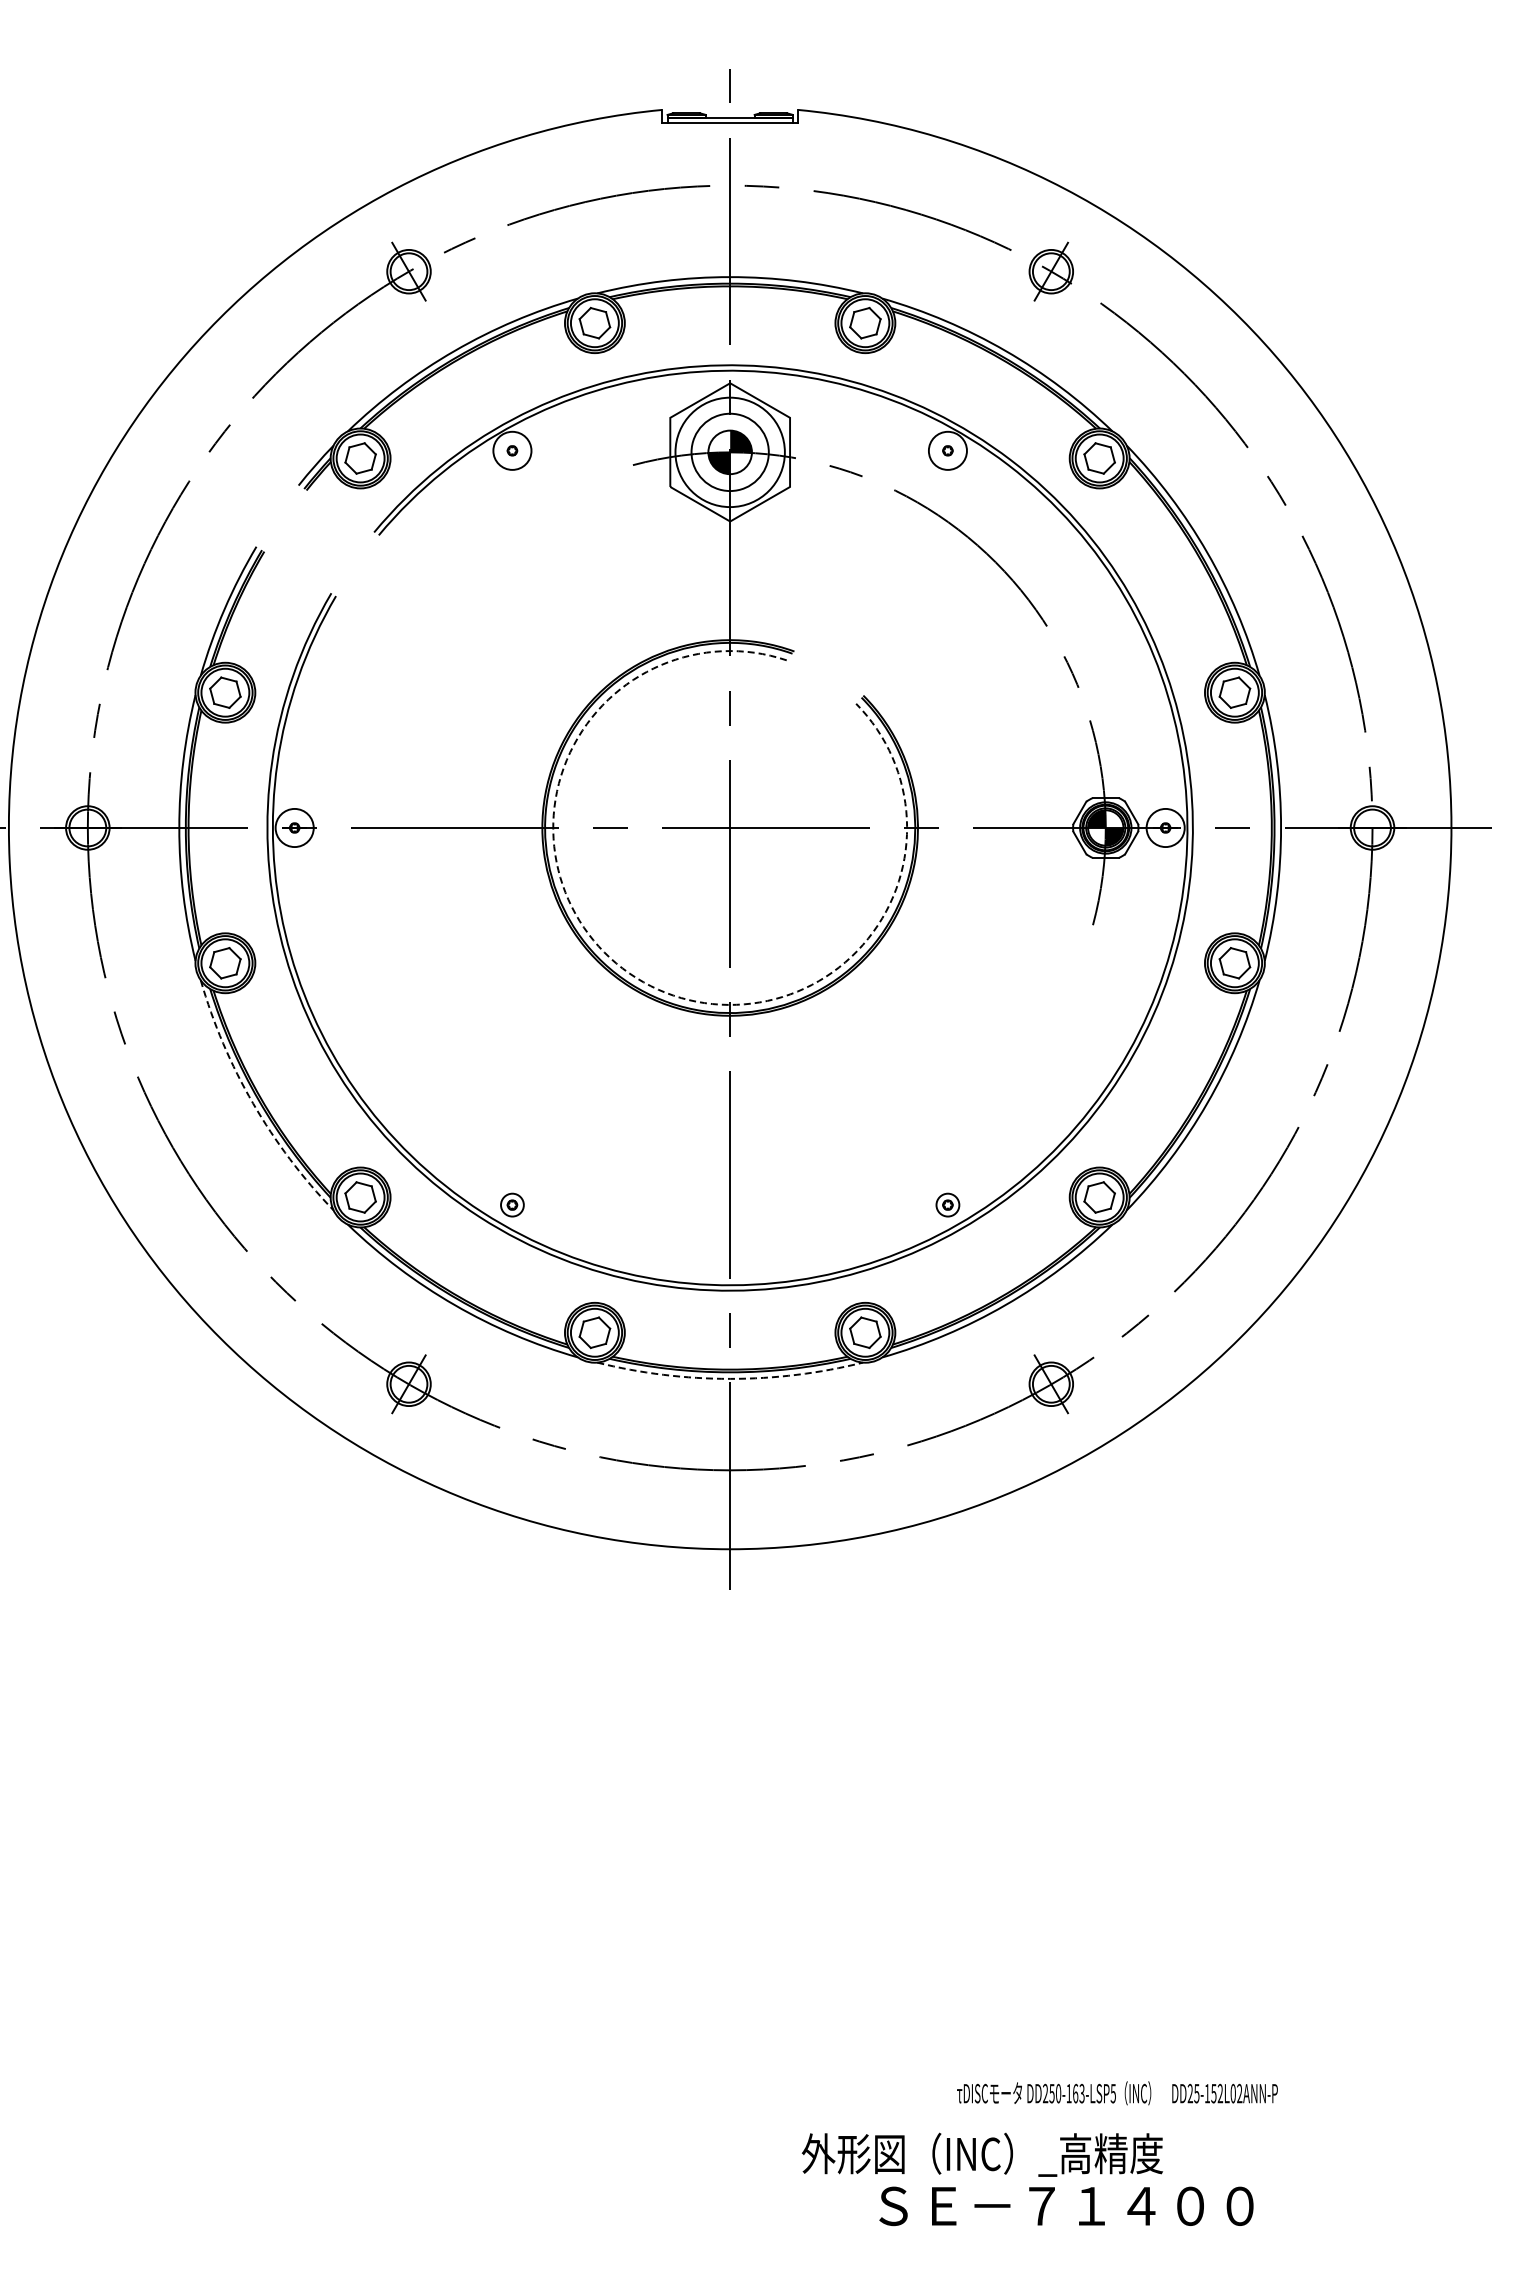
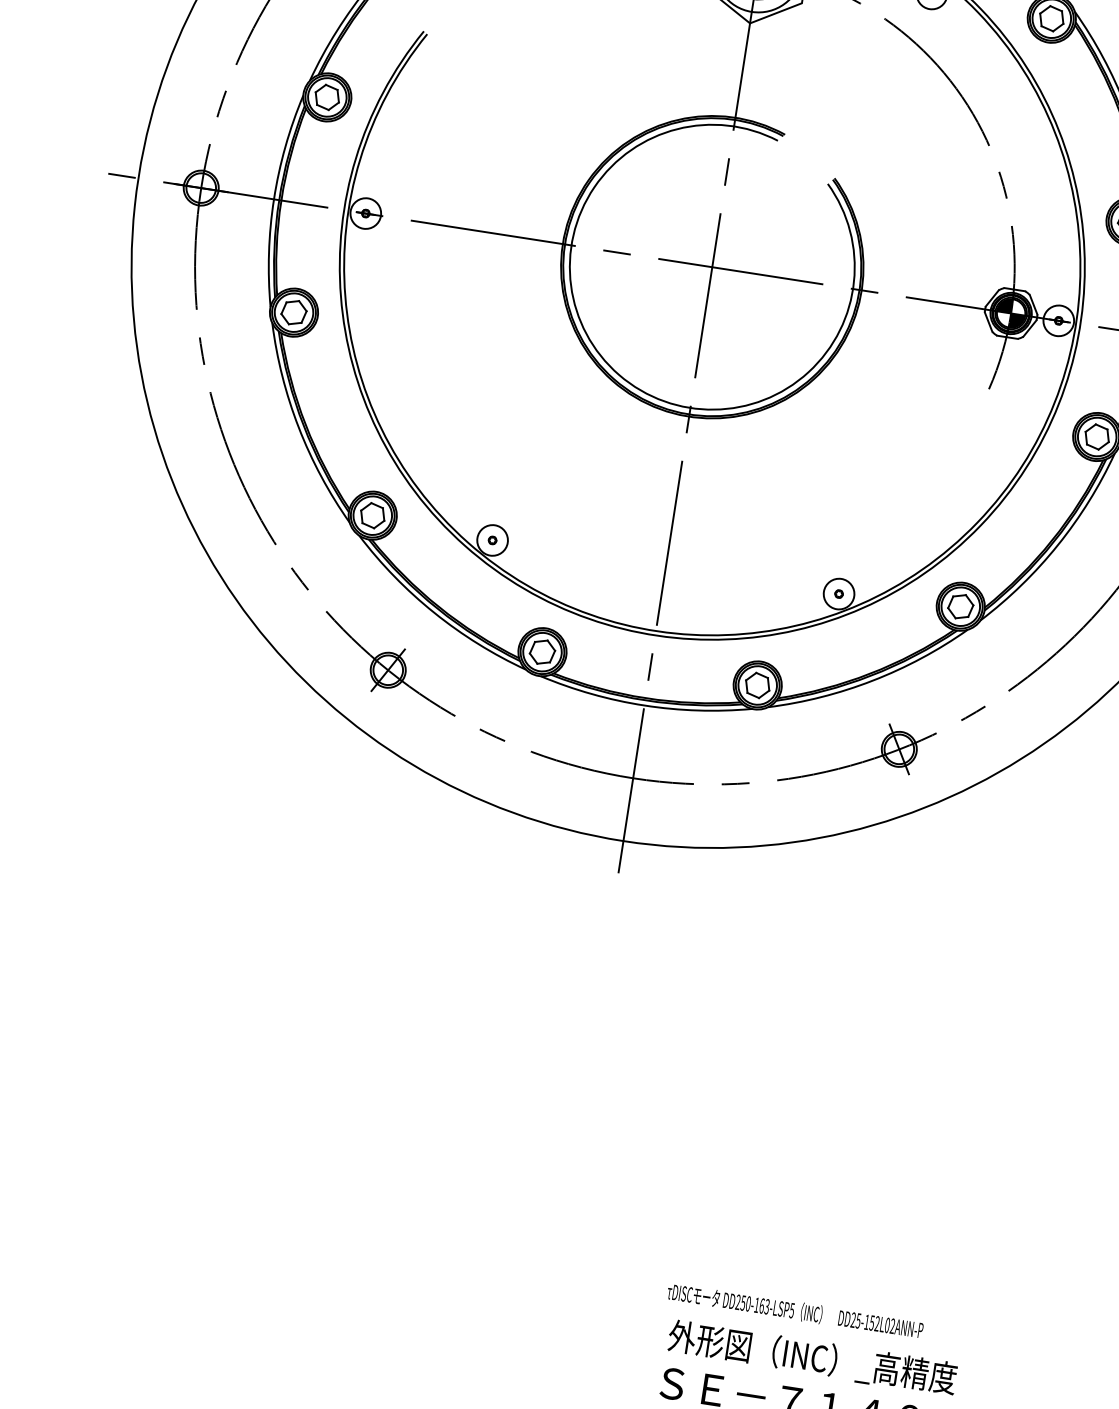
arc: (636, 978) -> (619, 375), dashed -> solid
arc: (253, 1103) -> (299, 427), dashed -> solid
circle: (512, 1205) -> (492, 540), size x1.67
circle: (947, 1205) -> (838, 594), size x1.67
arc: (730, 1378) -> (644, 705), dashed -> solid
text: (1117, 2093) -> (795, 1311), moved
text: (981, 2154) -> (811, 1357), moved

